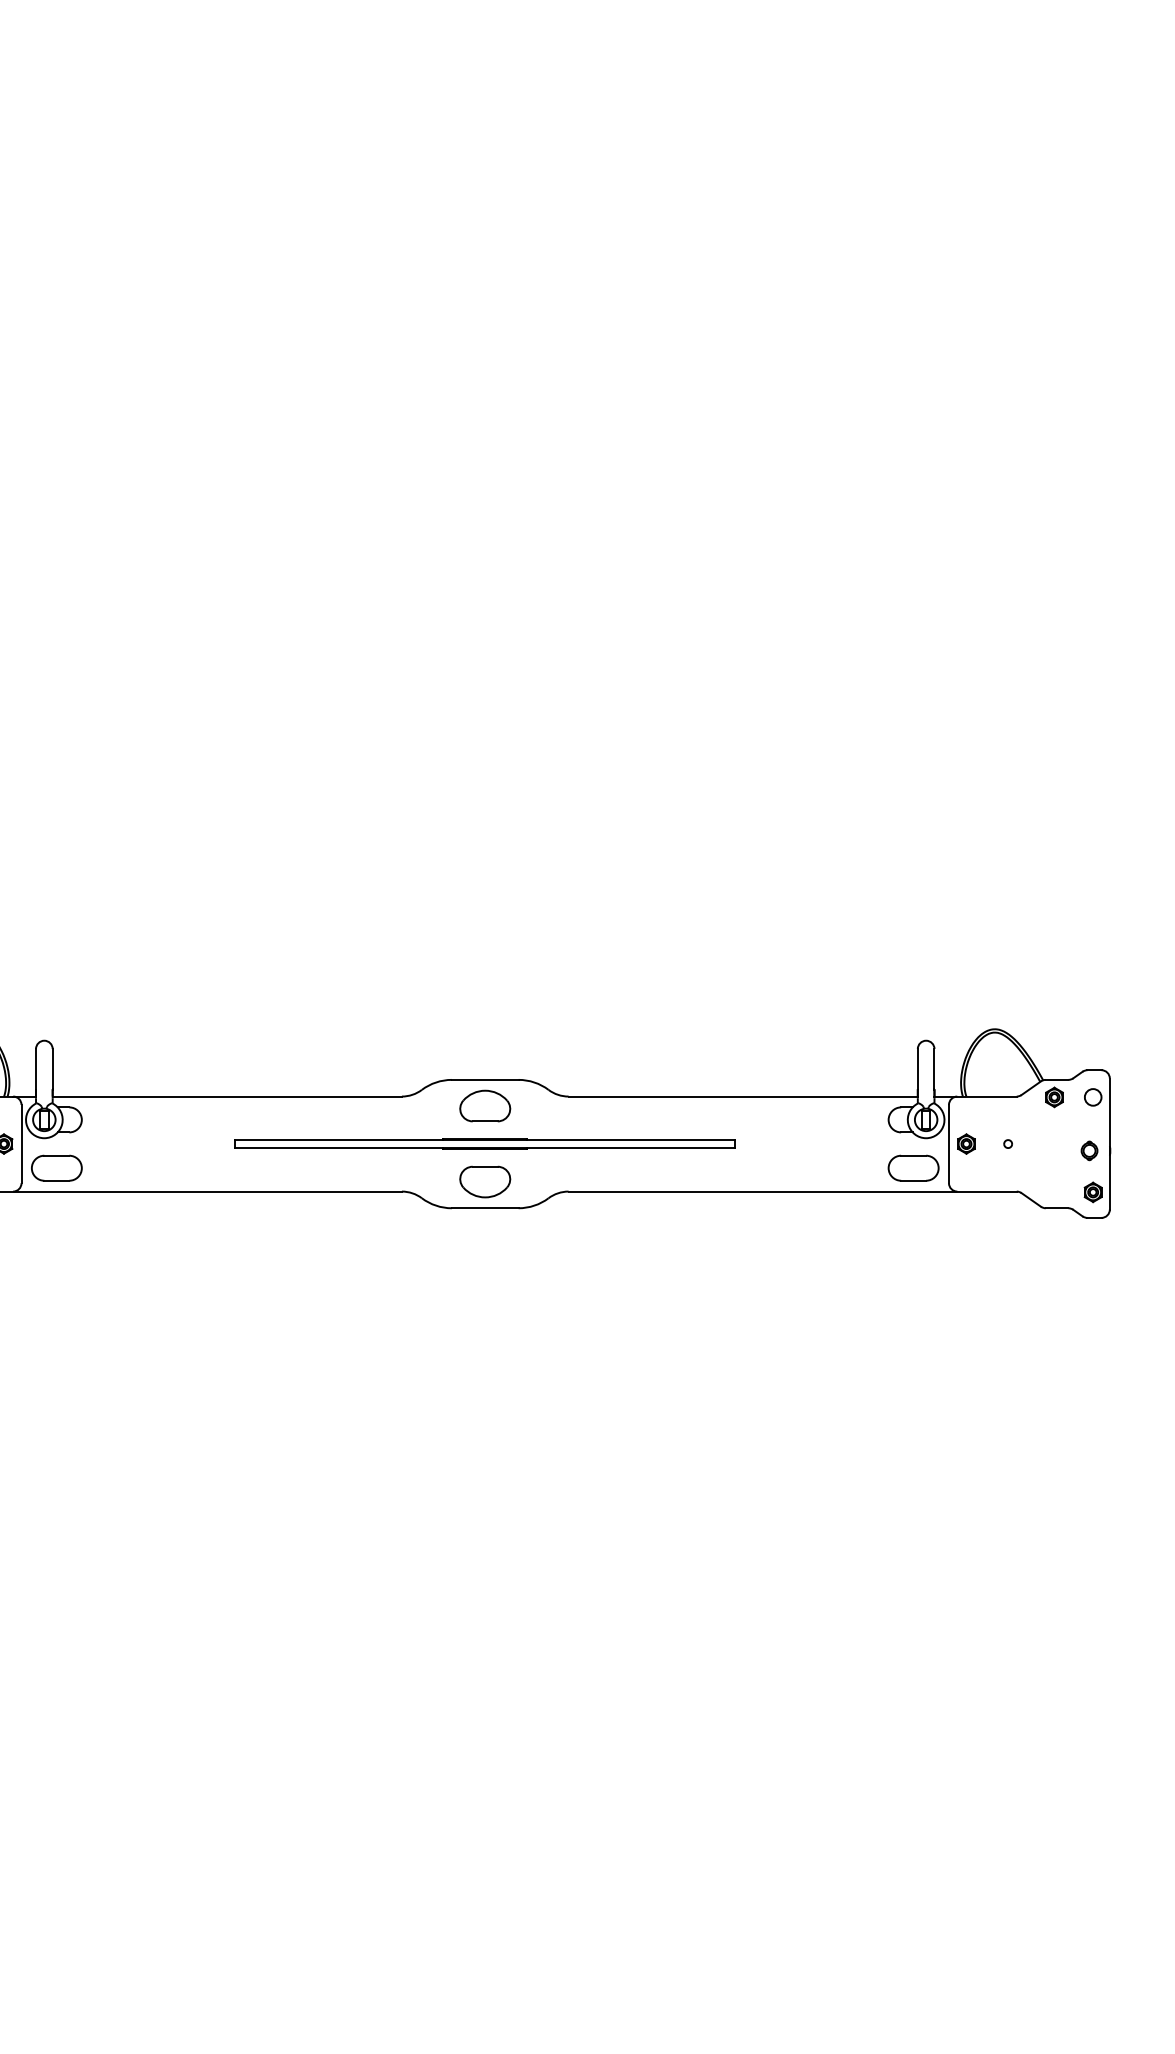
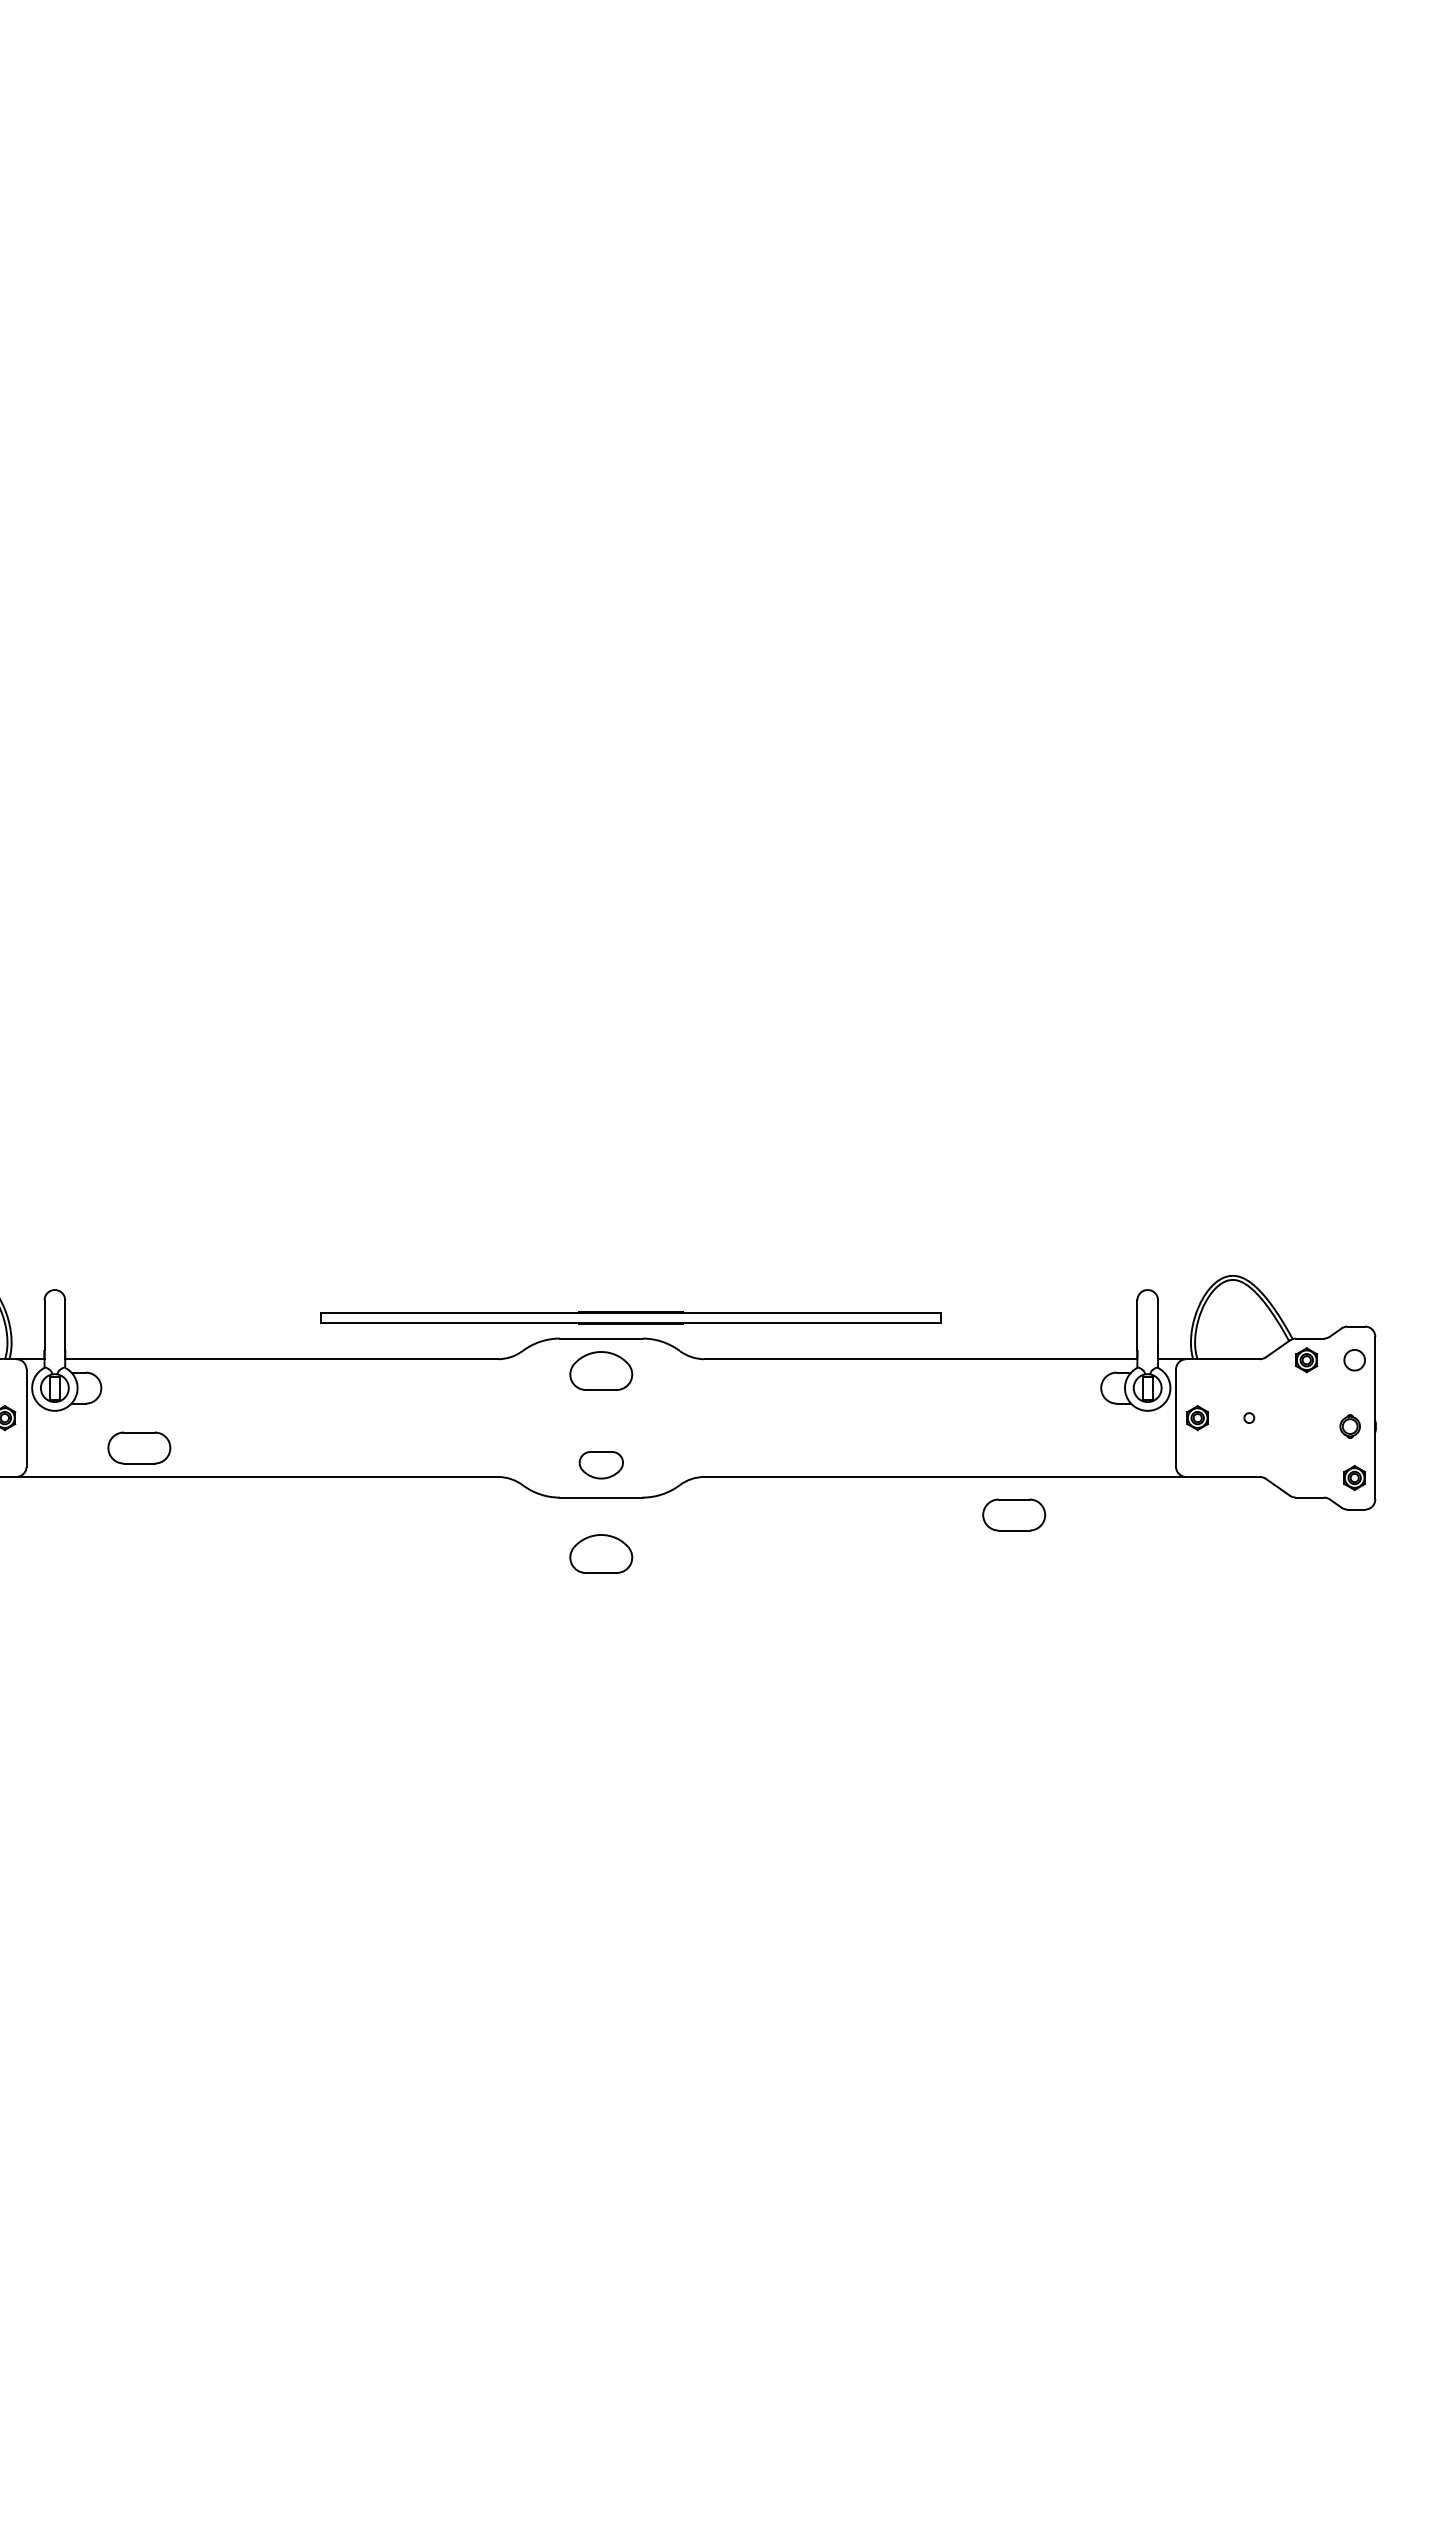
part: (484, 1143) -> (630, 1317), moved
part: (56, 1167) -> (139, 1447), moved
part: (913, 1167) -> (1014, 1514), moved
part: (485, 1182) -> (601, 1465), size x0.7
part: (485, 1253) -> (601, 1553), added

